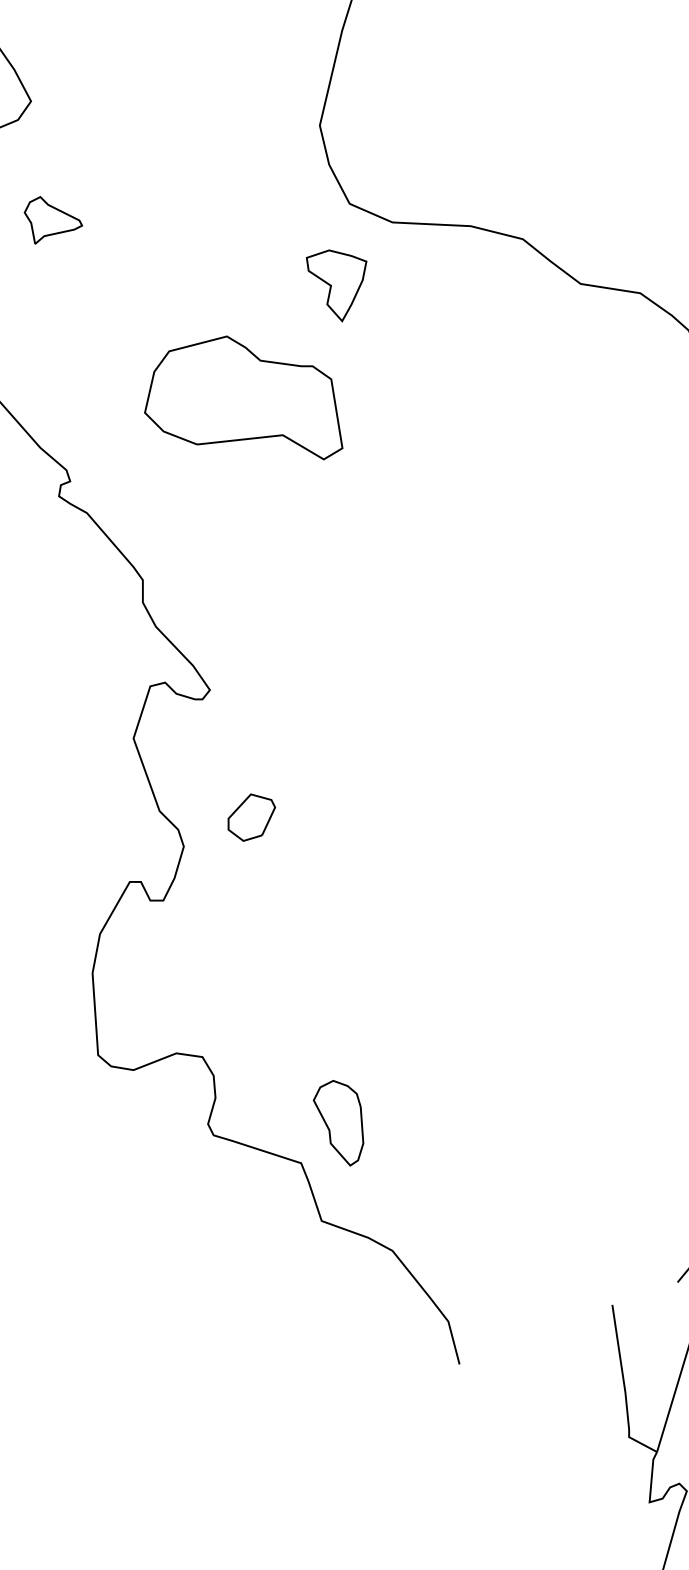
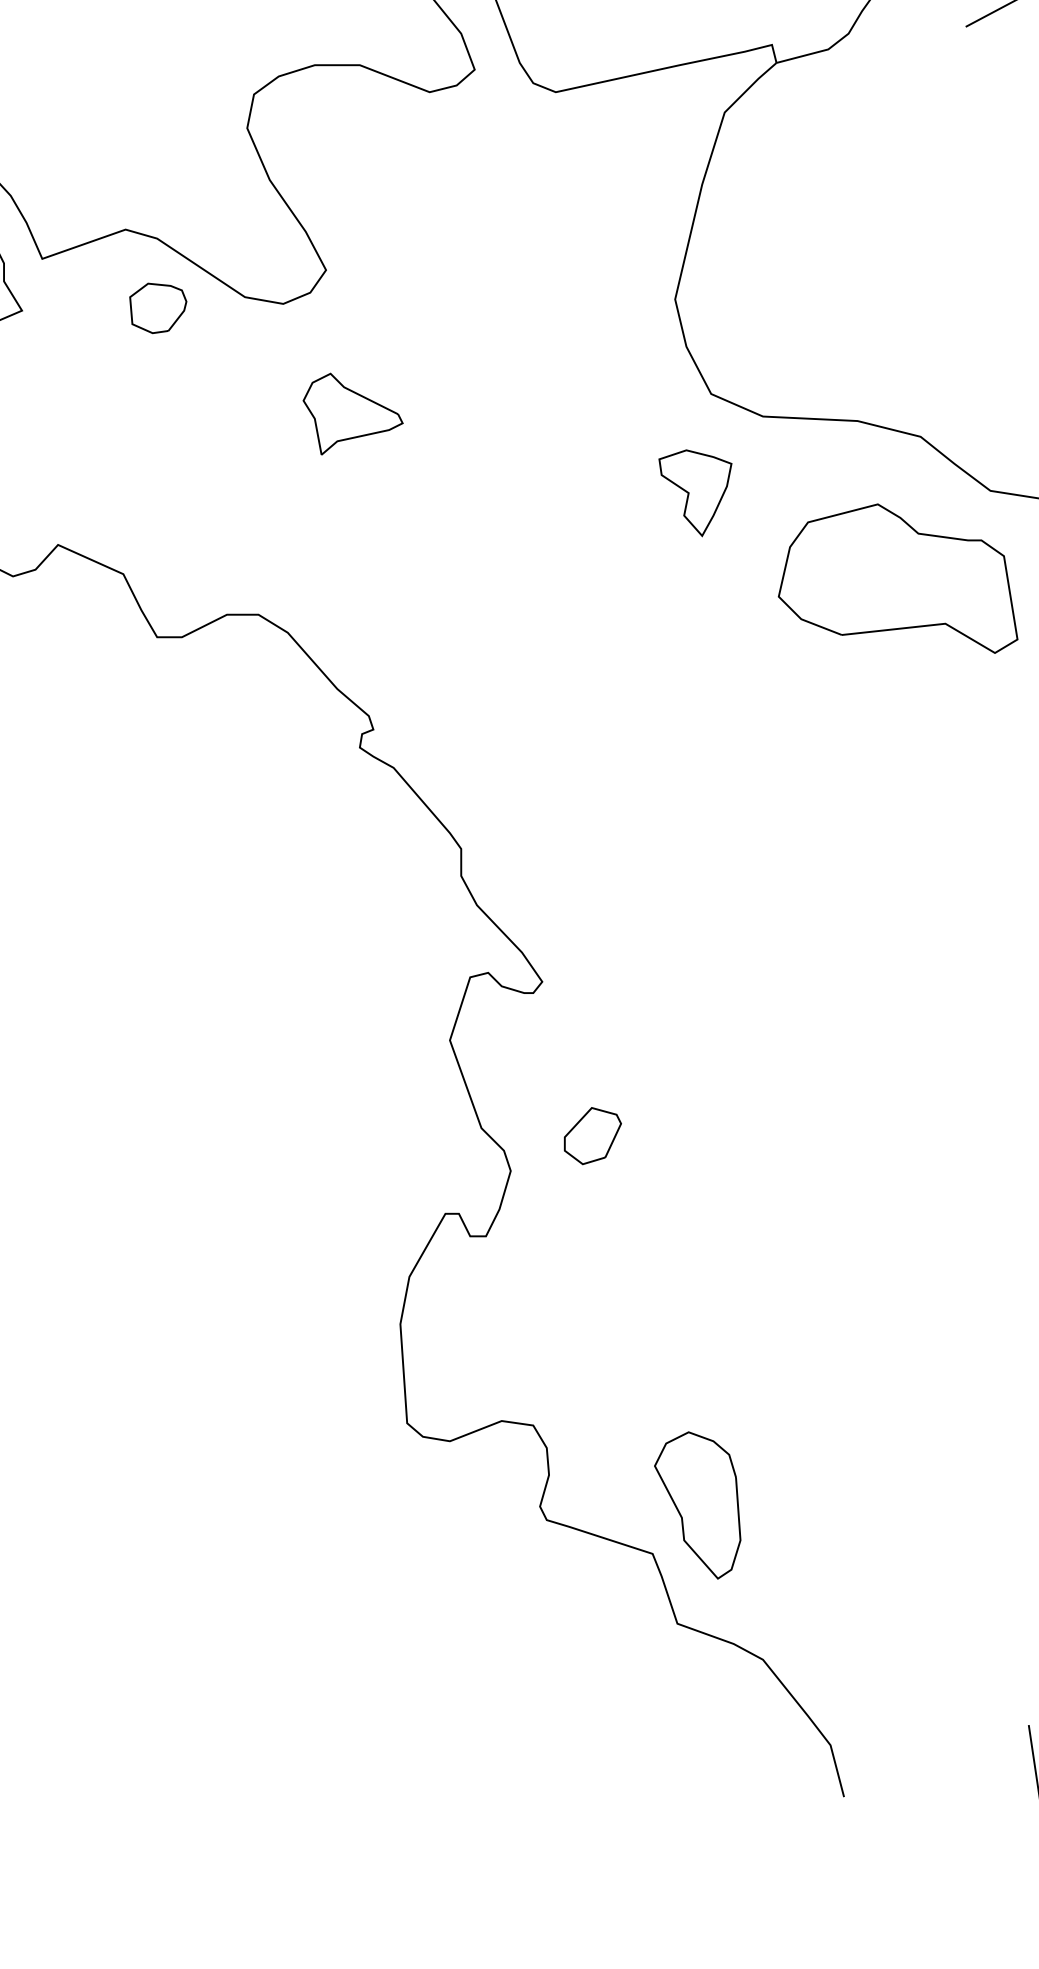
part: (52, 219) -> (352, 413), size x1.43
part: (243, 397) -> (897, 578), moved
part: (338, 1123) -> (697, 1505), size x1.43

